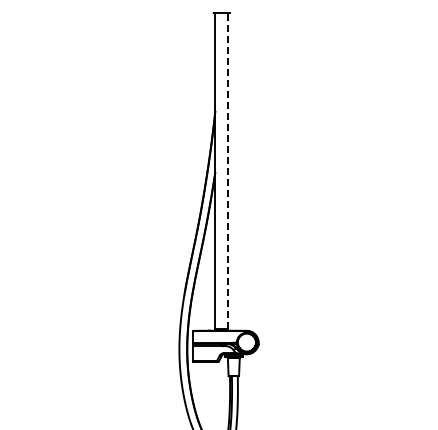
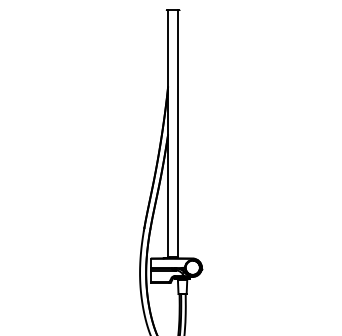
line: (228, 170) -> (178, 133), dashed -> solid

